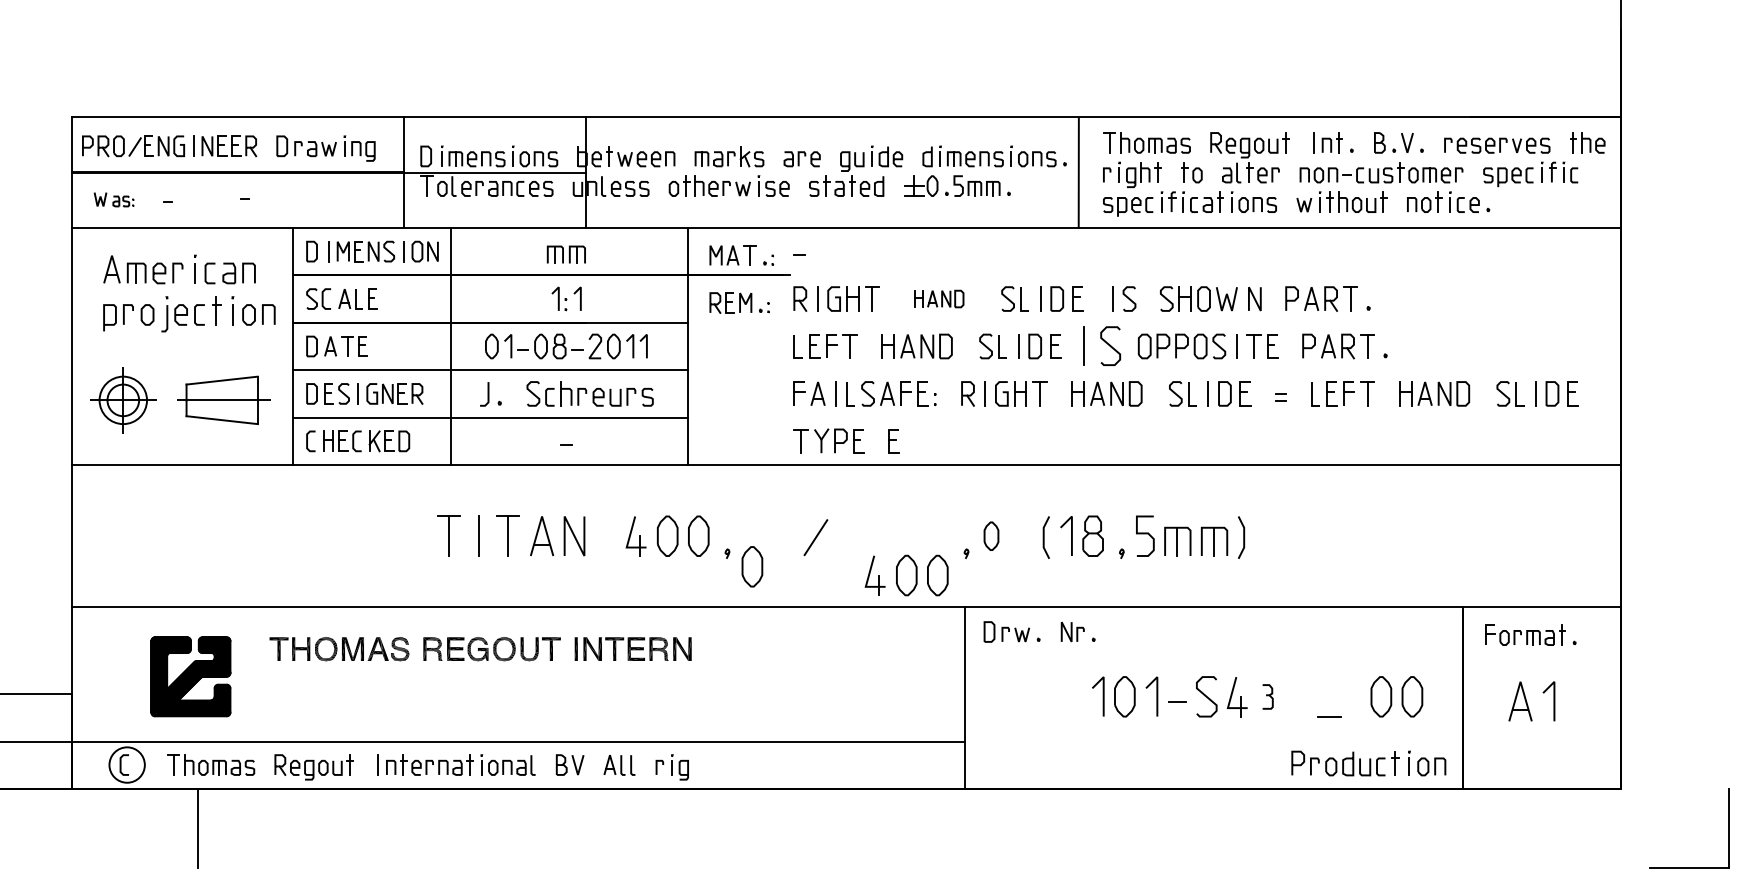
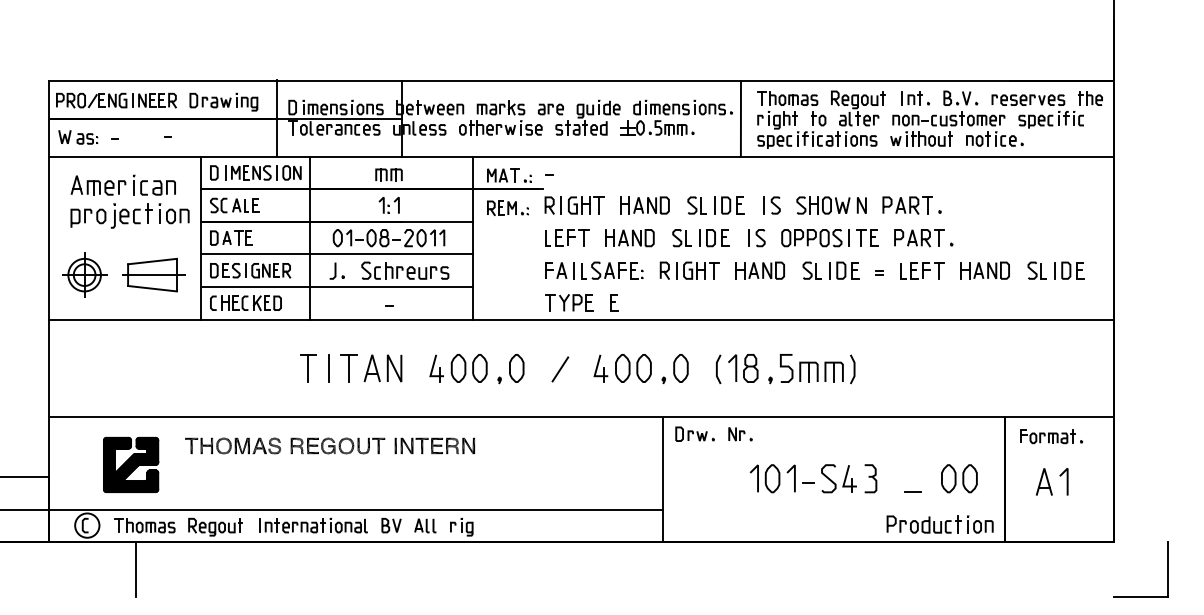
part: (114, 199) -> (78, 137), size x1.43
part: (938, 298) -> (644, 205), size x1.43
part: (1101, 347) -> (756, 238), size x0.62
part: (990, 536) -> (680, 368), size x1.43
part: (752, 566) -> (516, 368), moved
part: (906, 575) -> (622, 368), moved
part: (1267, 696) -> (870, 478), size x1.67
part: (1728, 828) -> (1167, 569), moved

